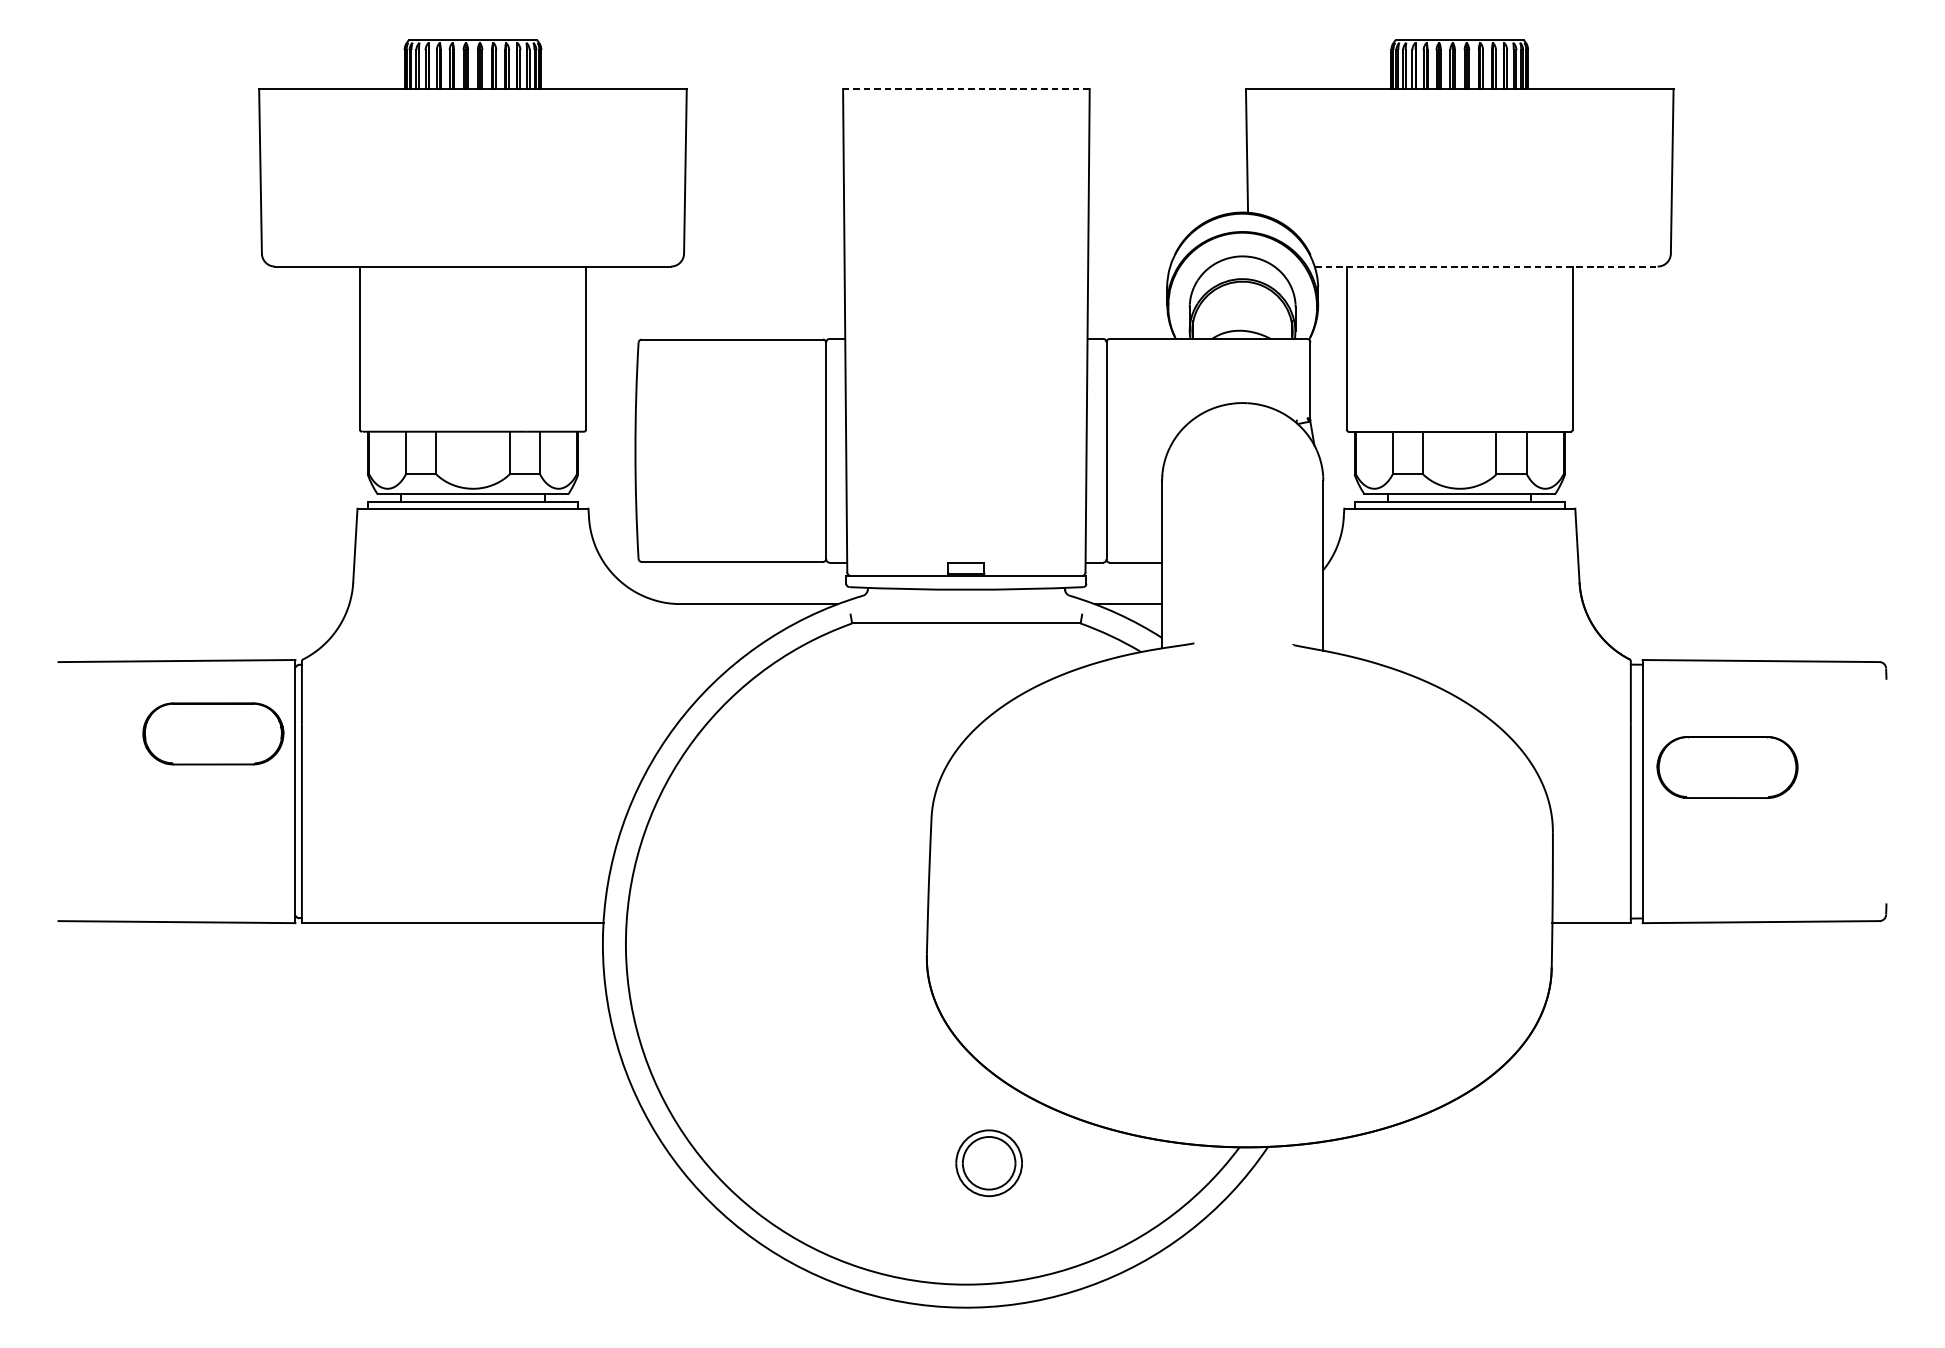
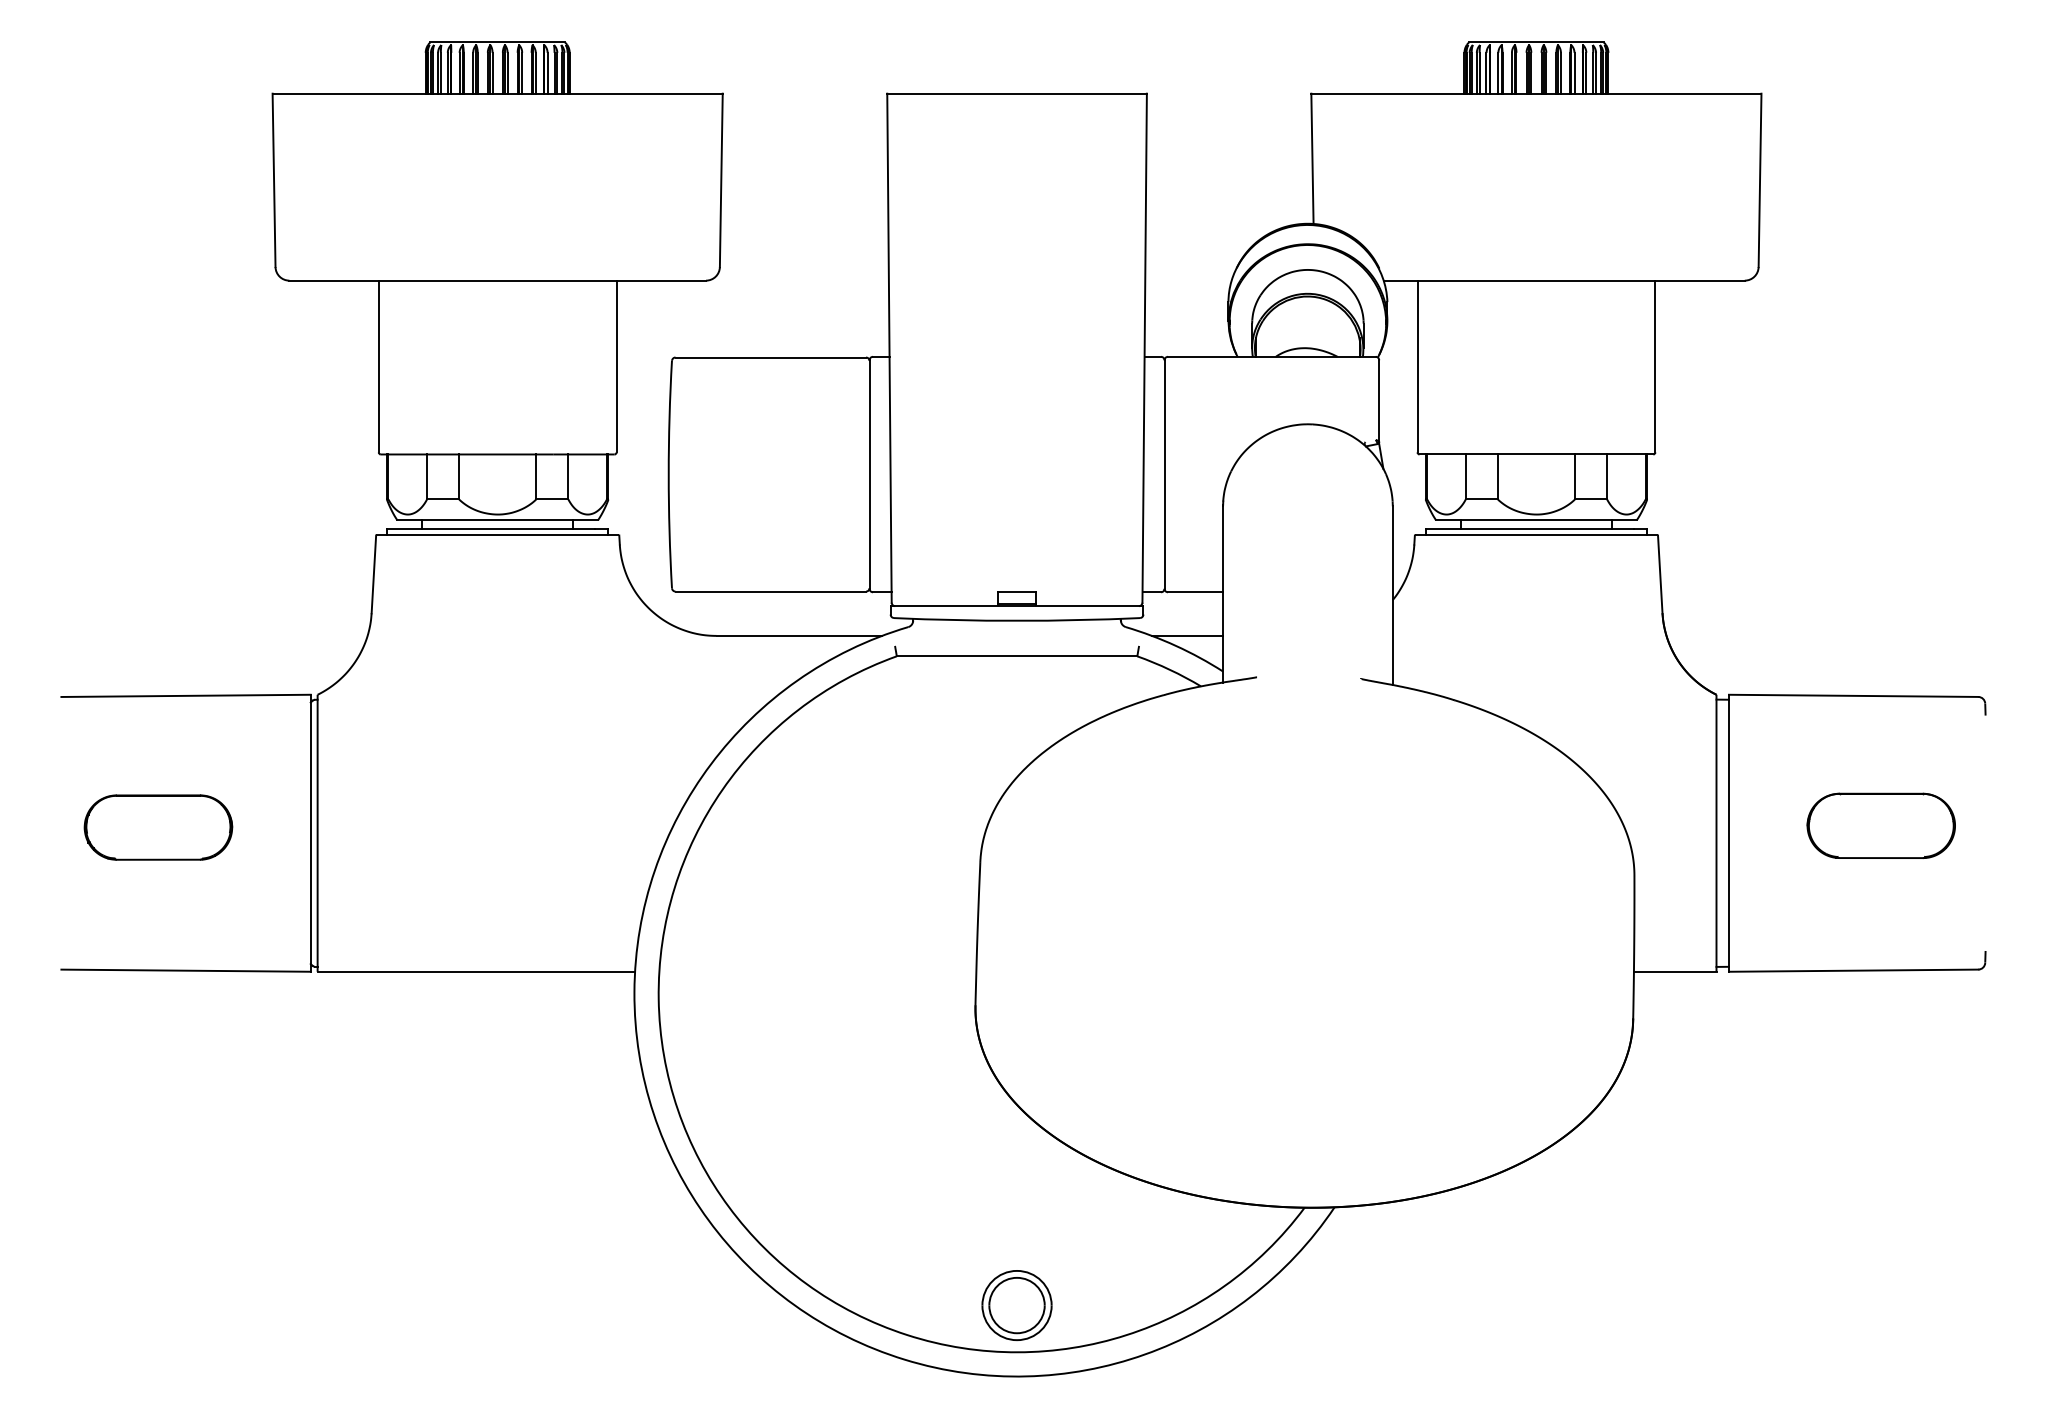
line: (966, 88) -> (1017, 93), dashed -> solid
line: (1486, 266) -> (1564, 280), dashed -> solid
part: (213, 733) -> (158, 827), moved
part: (1726, 767) -> (1880, 825), moved
part: (988, 1163) -> (1016, 1305), moved

